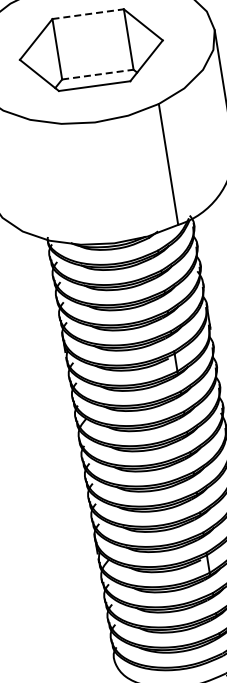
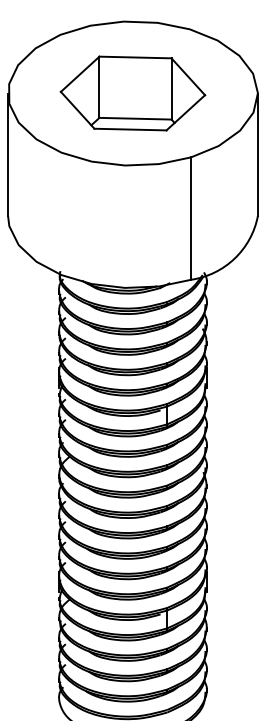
line: (88, 14) -> (135, 57), dashed -> solid
line: (97, 74) -> (135, 118), dashed -> solid

